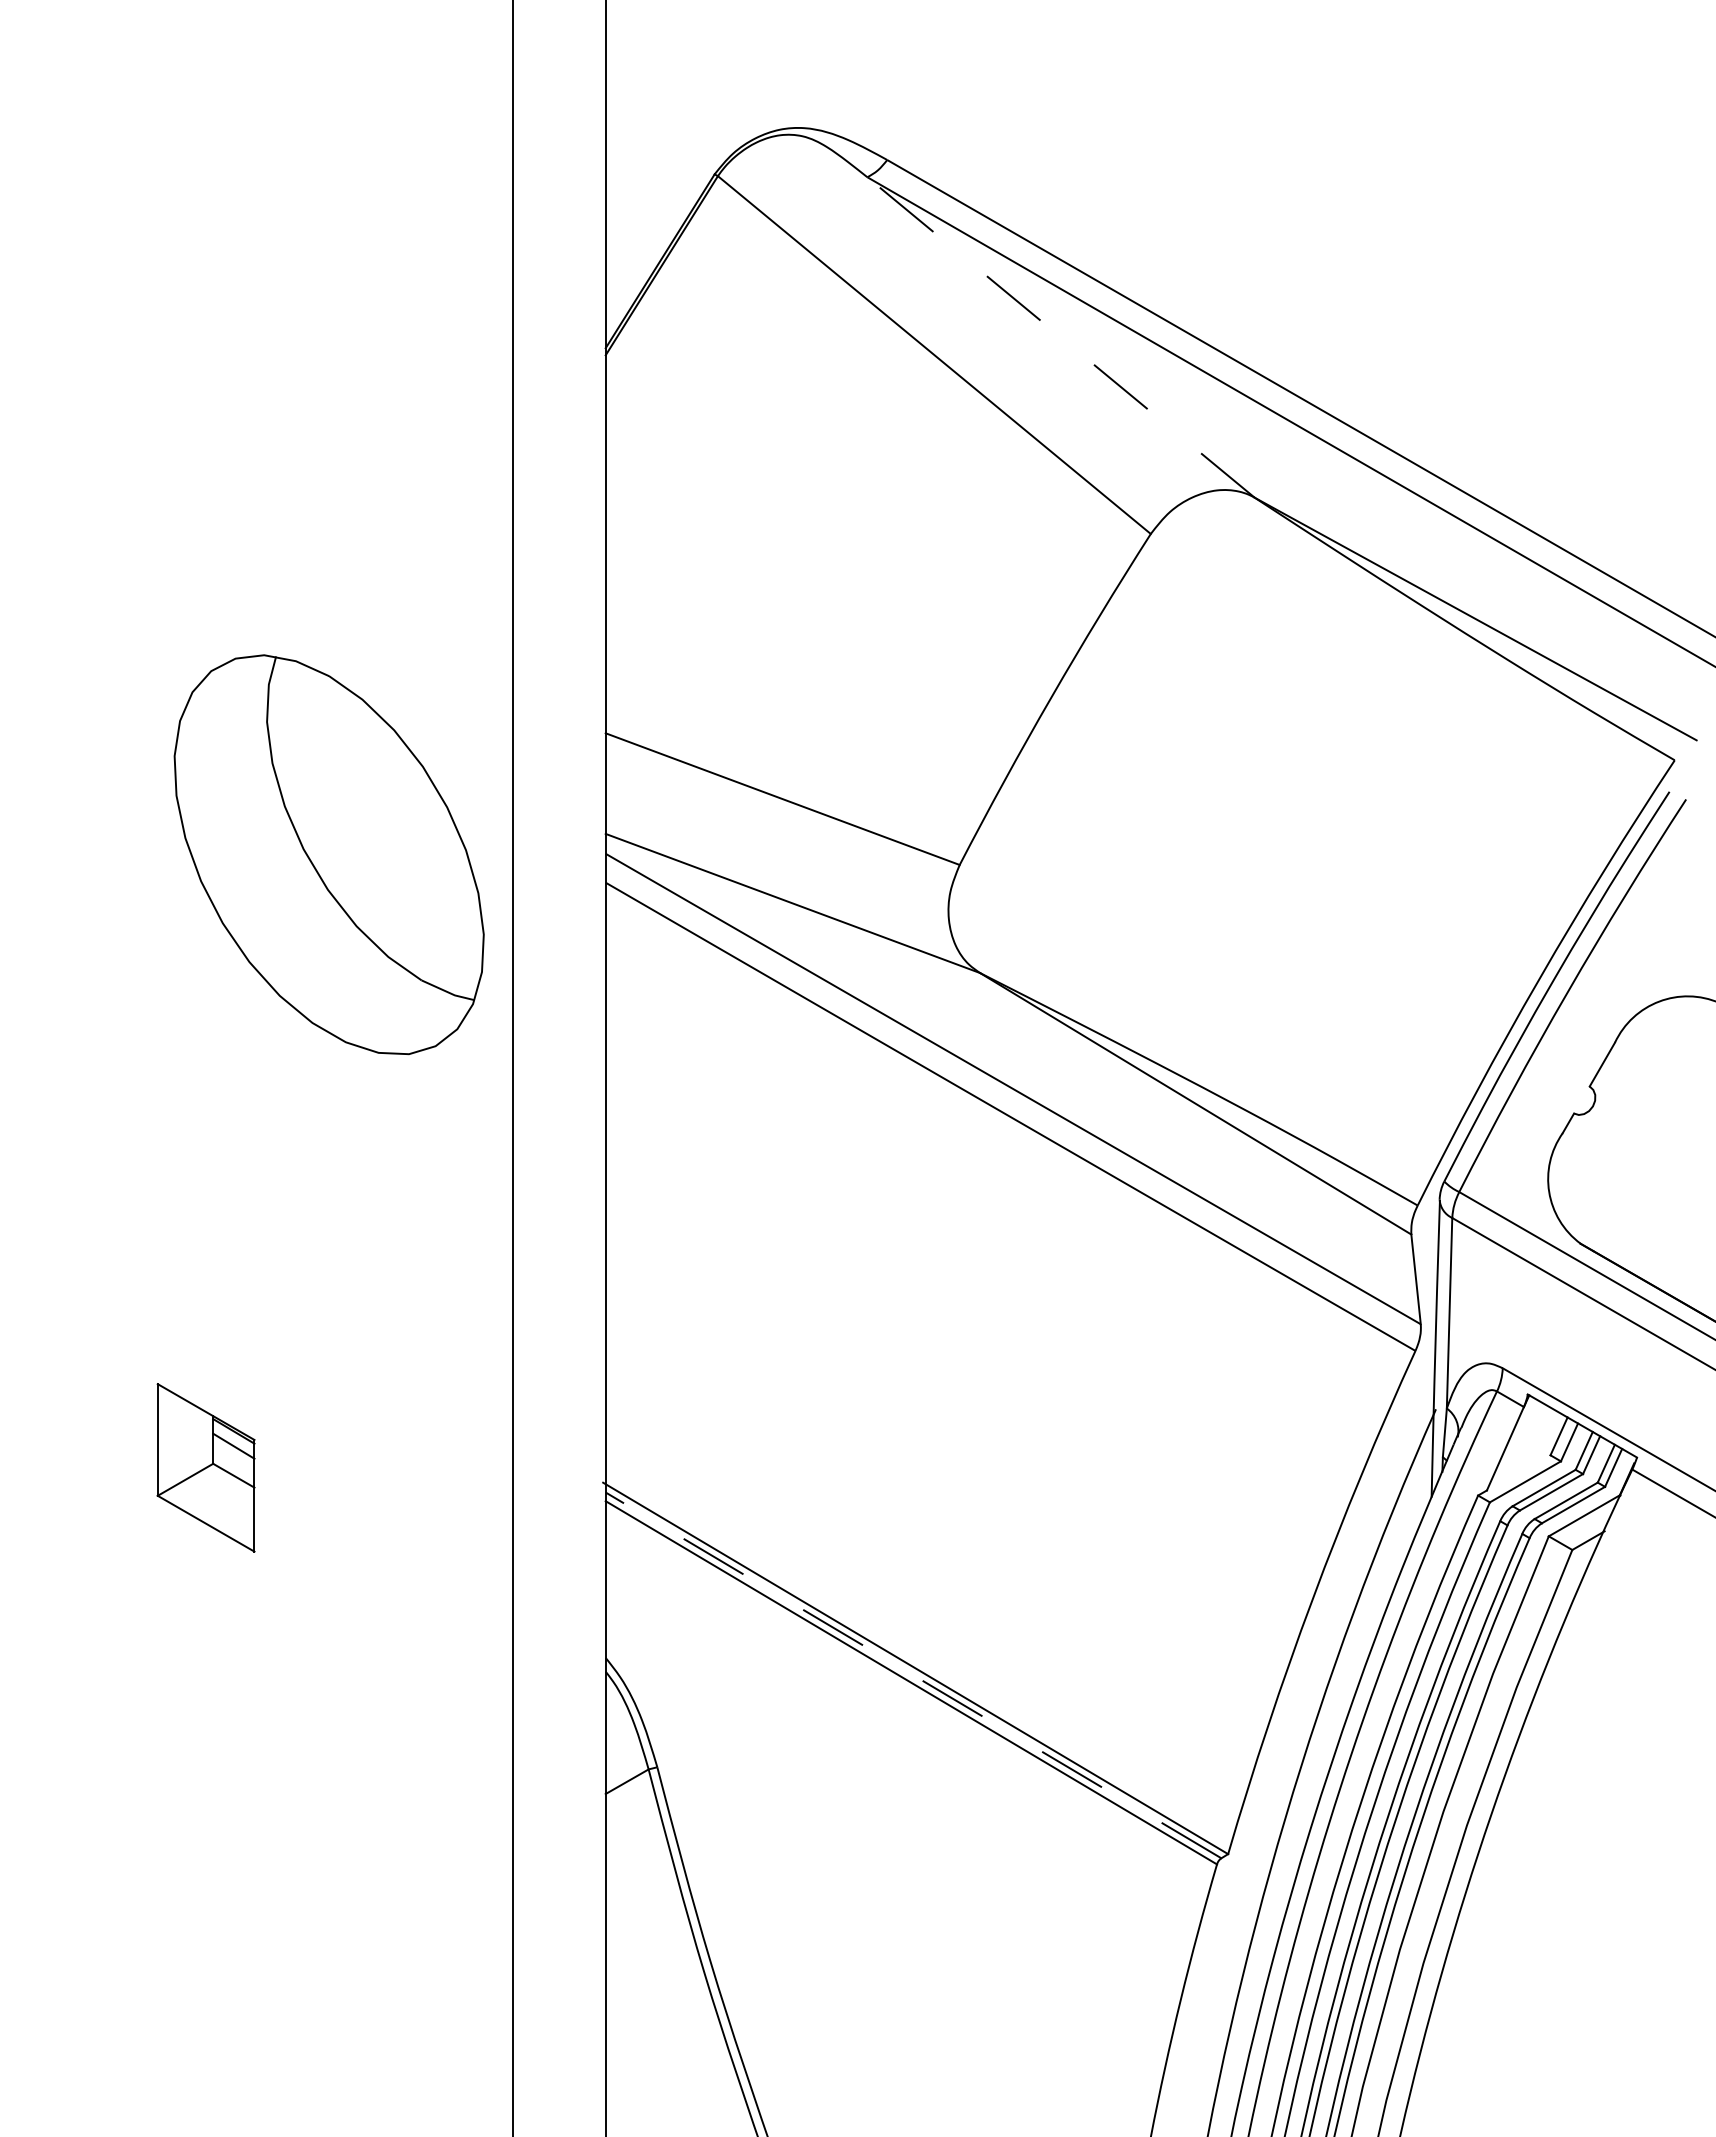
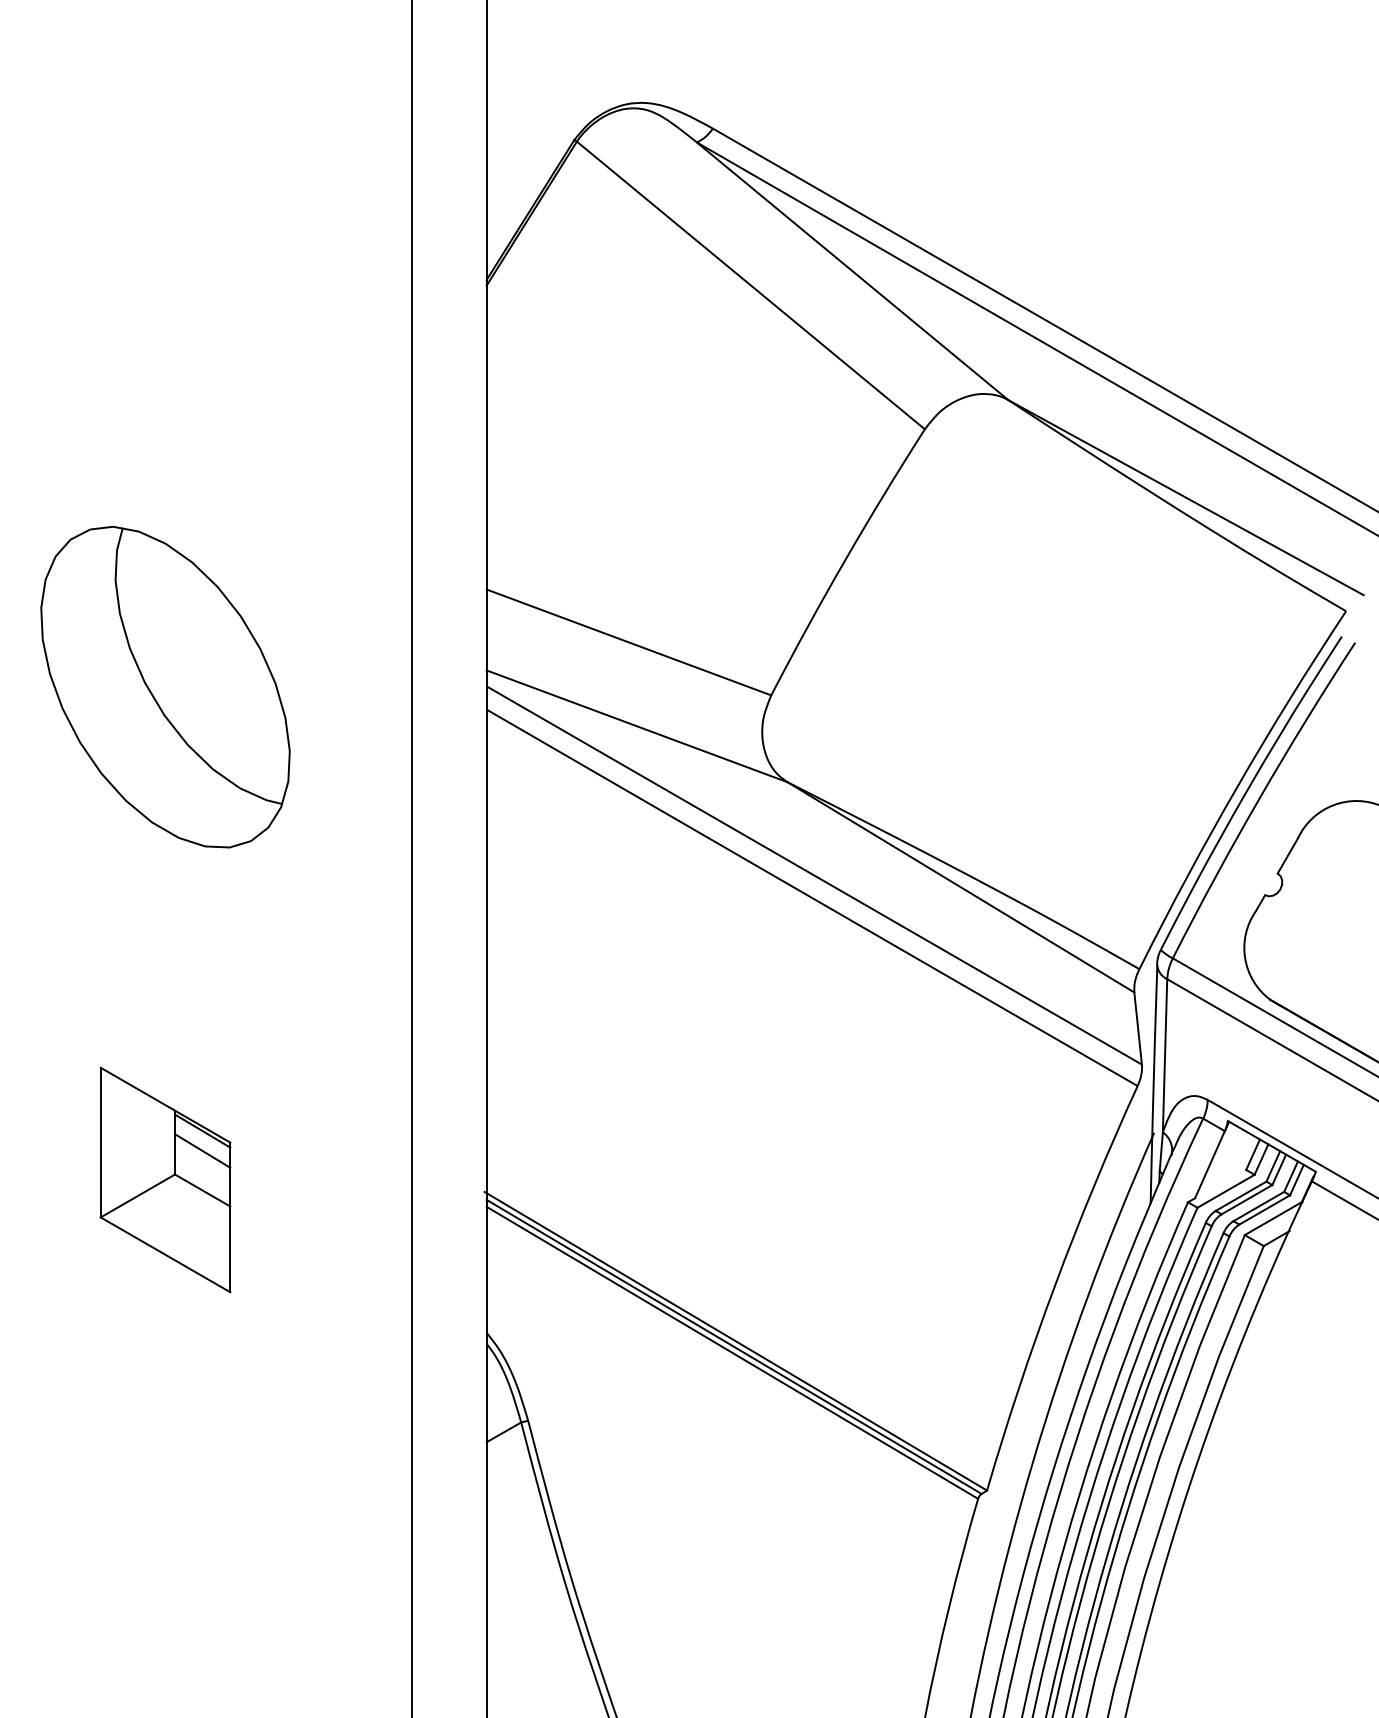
line: (1060, 337) -> (852, 271), dashed -> solid
part: (328, 854) -> (164, 686), moved
part: (205, 1467) -> (164, 1179), size x1.67
line: (913, 1675) -> (734, 1346), dashed -> solid

